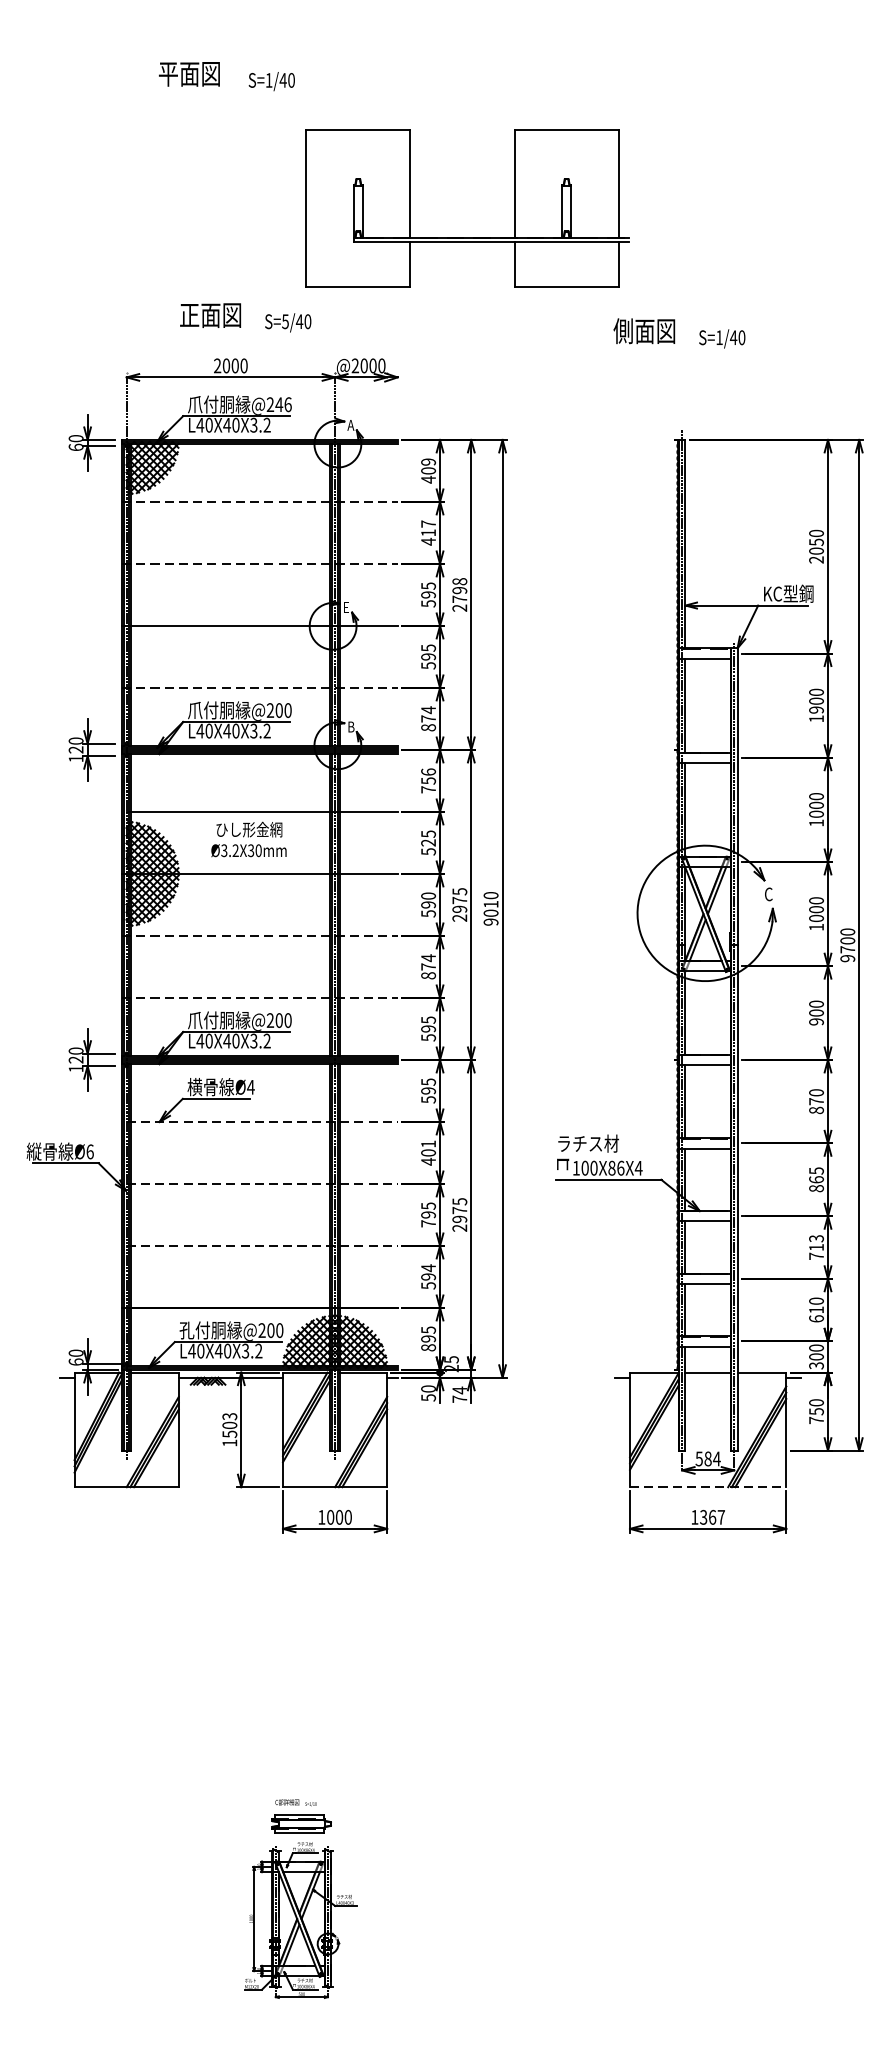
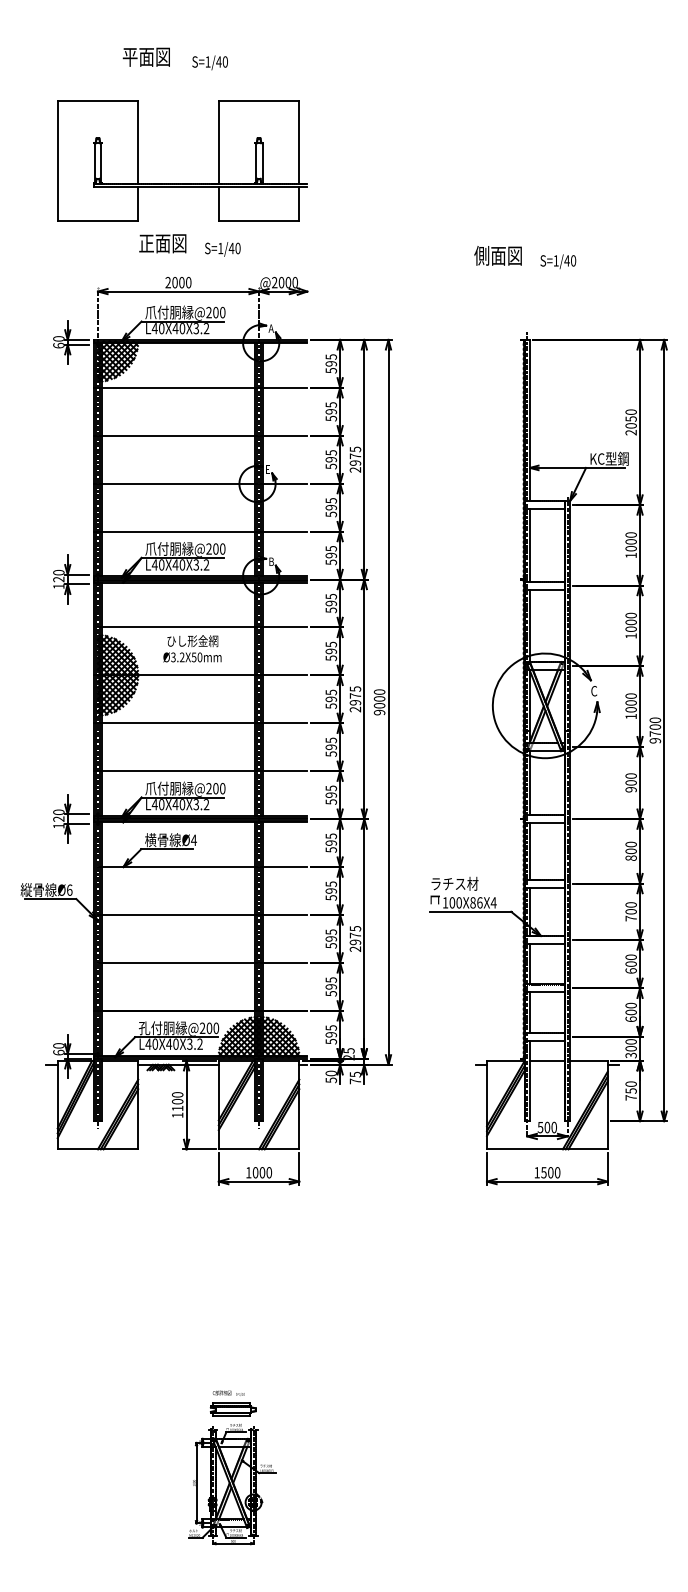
part: (467, 237) -> (182, 183), moved
text: (285, 321) -> (220, 248), S=5/40 -> S=1/40
text: (282, 404) -> (218, 312), @246 -> @200
text: (428, 470) -> (331, 363), 409 -> 595
line: (259, 501) -> (200, 387), dashed -> solid
text: (428, 532) -> (331, 411), 417 -> 595
line: (259, 563) -> (200, 435), dashed -> solid
text: (459, 589) -> (355, 455), 2798 -> 2975
line: (259, 687) -> (200, 531), dashed -> solid
text: (815, 709) -> (630, 548), 1900 -> 1000
text: (428, 718) -> (331, 555), 874 -> 595
text: (428, 780) -> (331, 603), 756 -> 595
text: (428, 843) -> (331, 651), 525 -> 595
text: (251, 848) -> (194, 655), Ø3.2X30mm -> Ø3.2X50mm
text: (427, 896) -> (330, 692), 590 -> 595
text: (490, 903) -> (379, 698), 9010 -> 9000
line: (259, 936) -> (200, 723), dashed -> solid
text: (428, 965) -> (331, 746), 874 -> 595
line: (259, 998) -> (200, 771), dashed -> solid
text: (815, 1101) -> (630, 851), 870 -> 800
line: (261, 1122) -> (202, 867), dashed -> solid
text: (428, 1152) -> (331, 890), 401 -> 595
text: (815, 1179) -> (630, 911), 865 -> 700
line: (261, 1184) -> (202, 915), dashed -> solid
text: (428, 1223) -> (331, 945), 795 -> 595
line: (261, 1245) -> (202, 962), dashed -> solid
text: (815, 1246) -> (630, 963), 713 -> 600
text: (428, 1268) -> (331, 980), 594 -> 595
text: (815, 1310) -> (630, 1012), 610 -> 600
text: (427, 1347) -> (330, 1041), 895 -> 595
text: (459, 1390) -> (355, 1074), 74 -> 75
text: (229, 1425) -> (177, 1101), 1503 -> 1100
text: (712, 1458) -> (550, 1127), 584 -> 500
line: (708, 1487) -> (547, 1149), dashed -> solid
text: (712, 1517) -> (550, 1172), 1367 -> 1500

